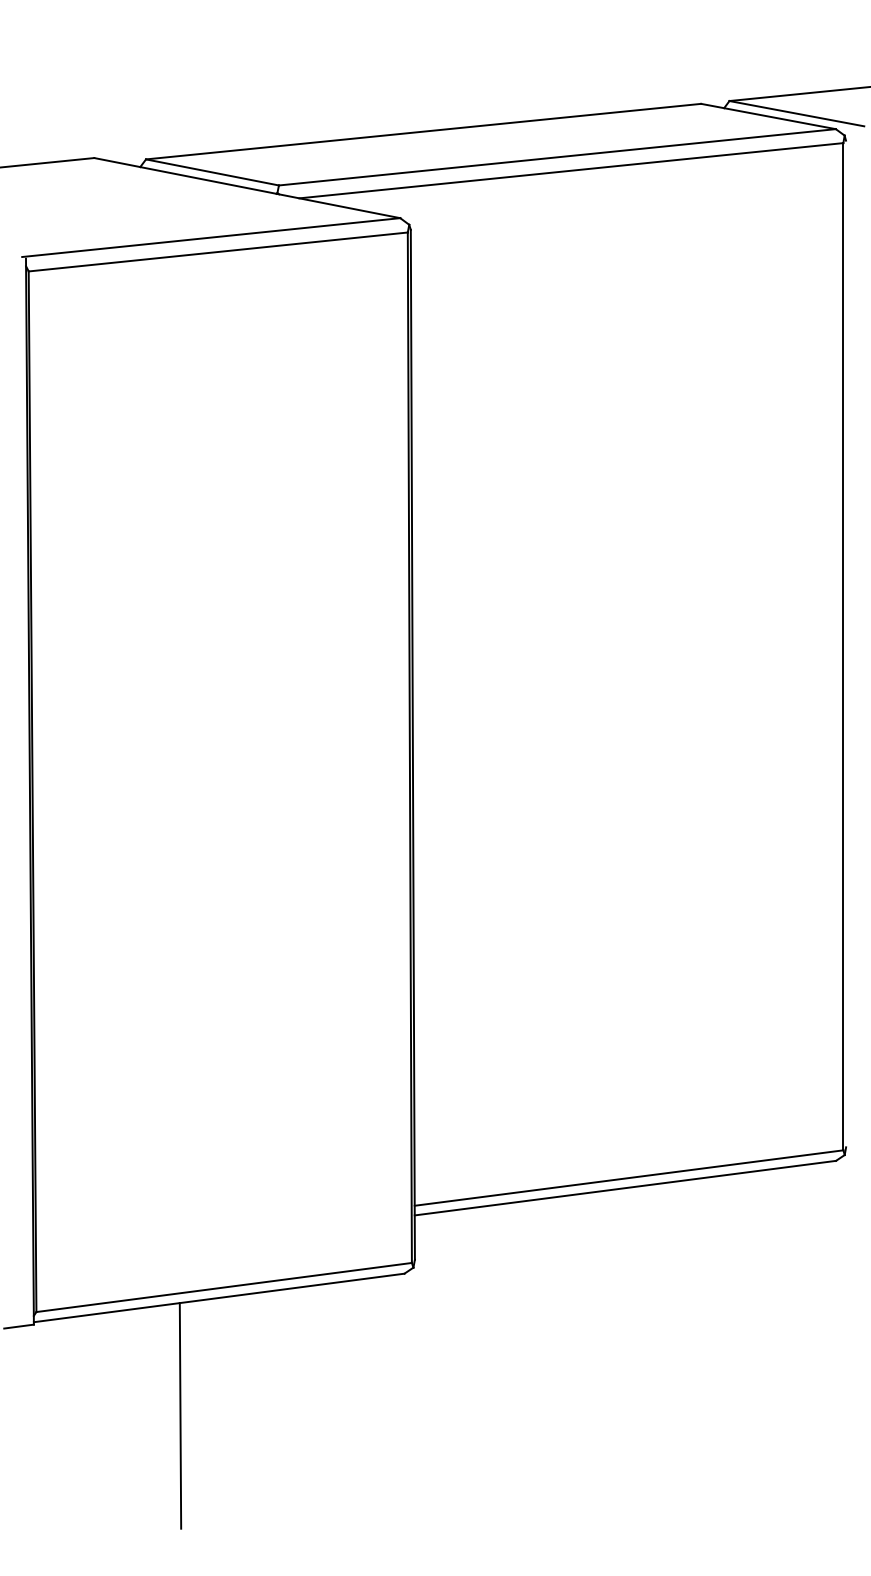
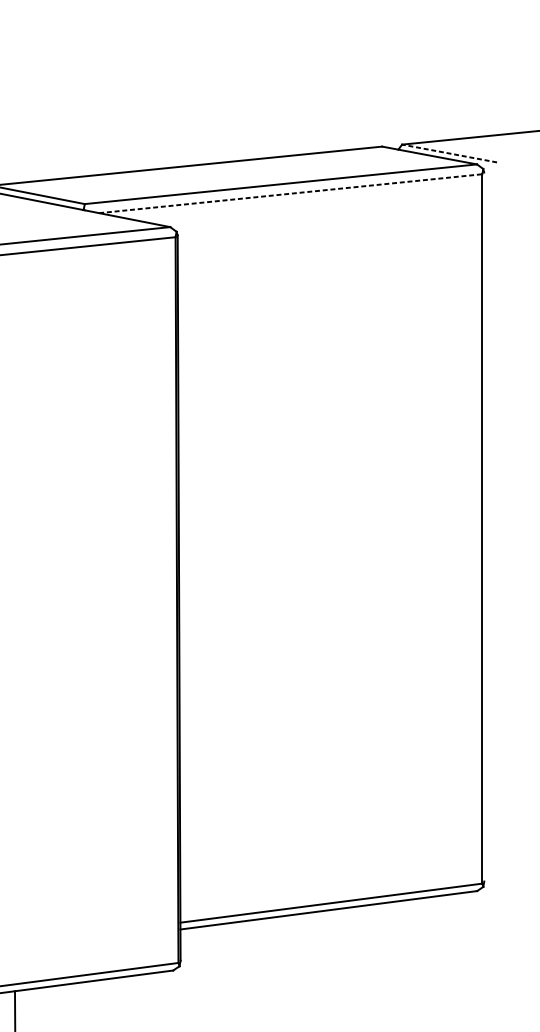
line: (796, 113) -> (449, 153), solid -> dashed
line: (571, 170) -> (290, 193), solid -> dashed

